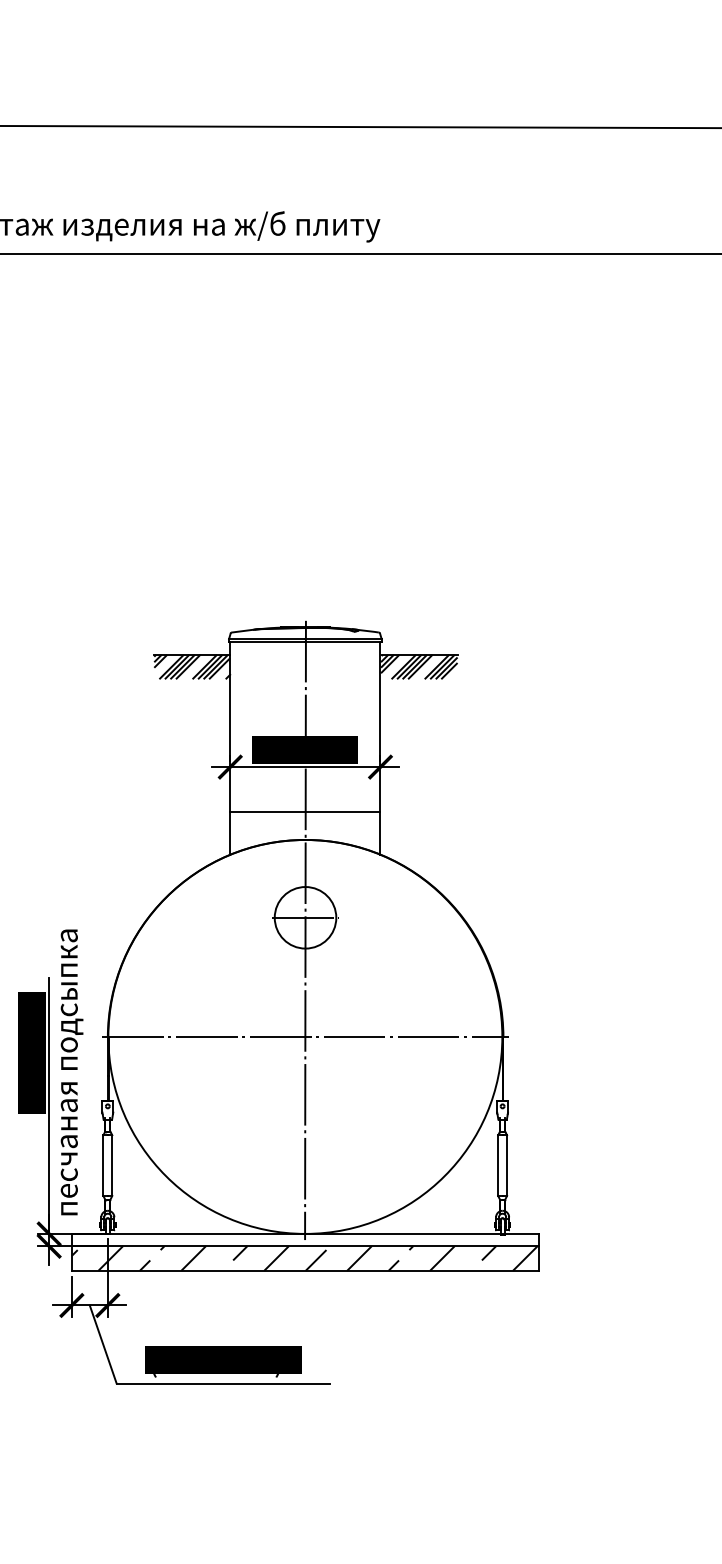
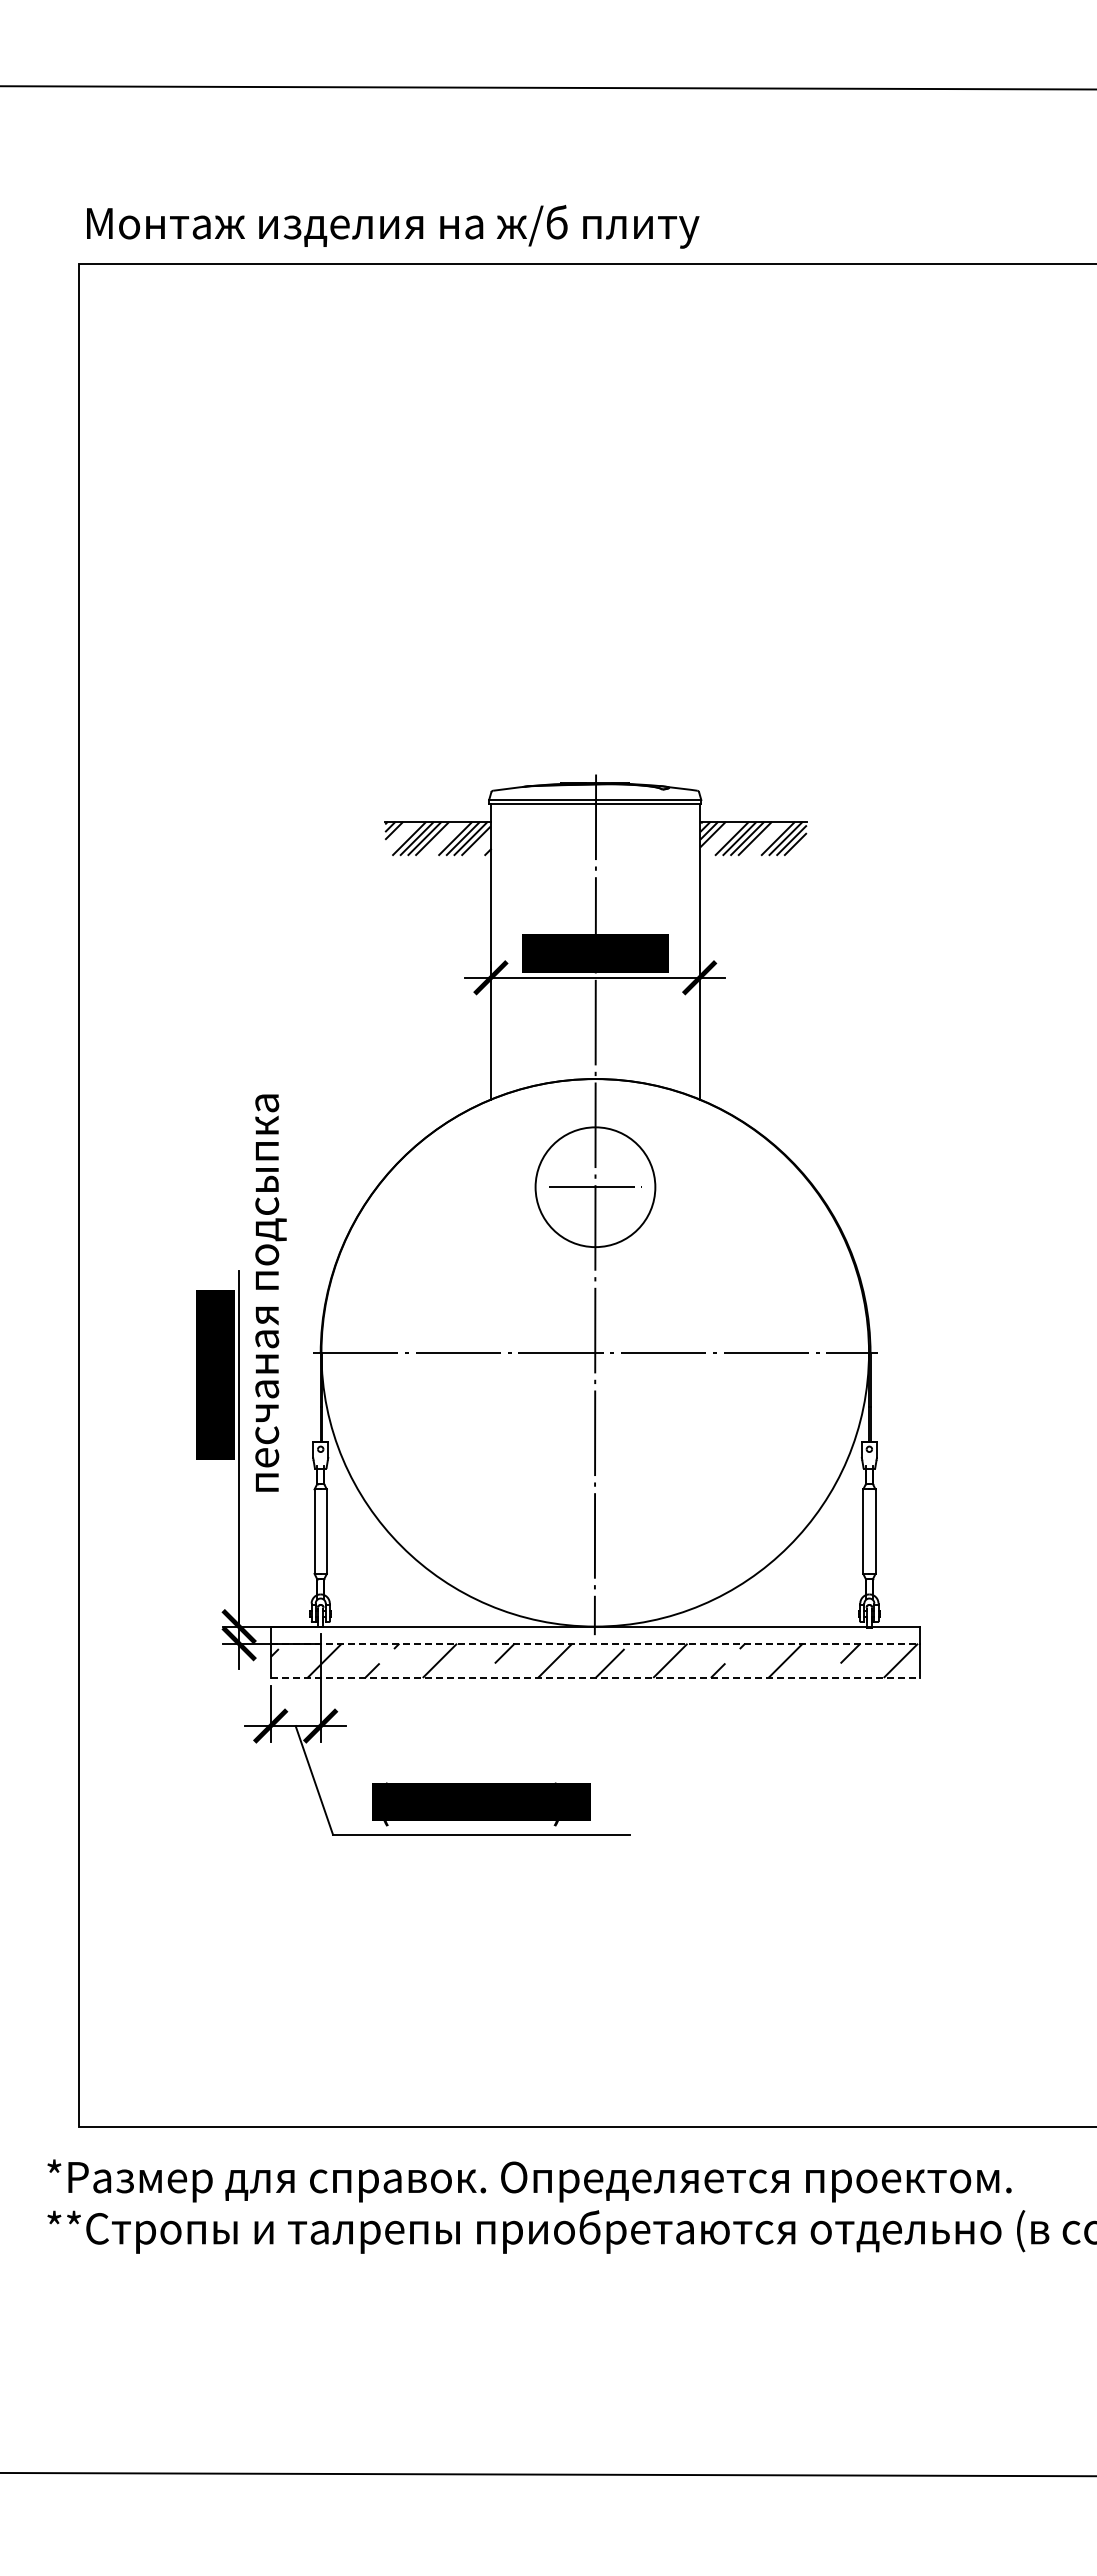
line: (304, 811) -> (594, 1039), removed
circle: (305, 917) -> (595, 1187), size x1.4
text: (71, 1071) -> (270, 1292), moved
line: (305, 1246) -> (595, 1643), solid -> dashed
line: (305, 1270) -> (595, 1677), solid -> dashed

